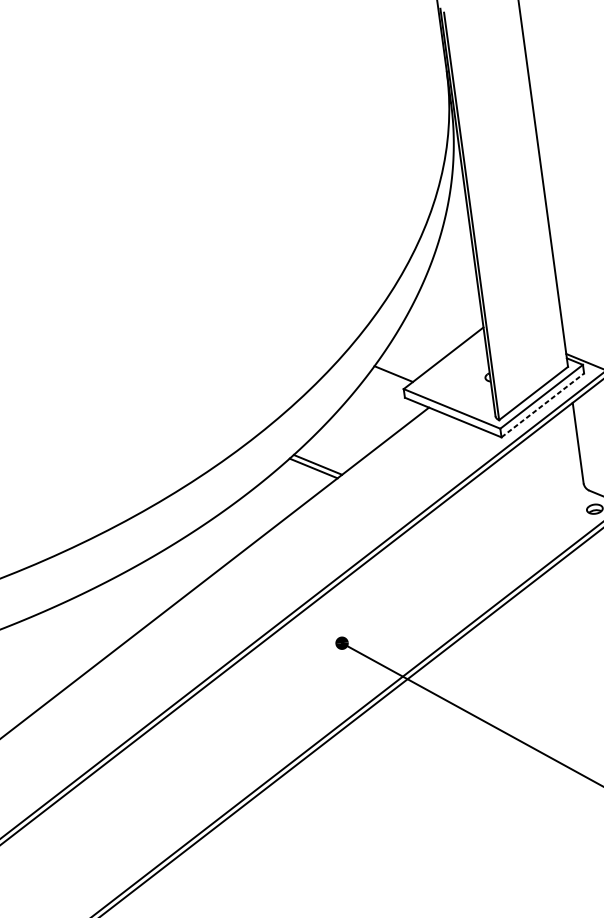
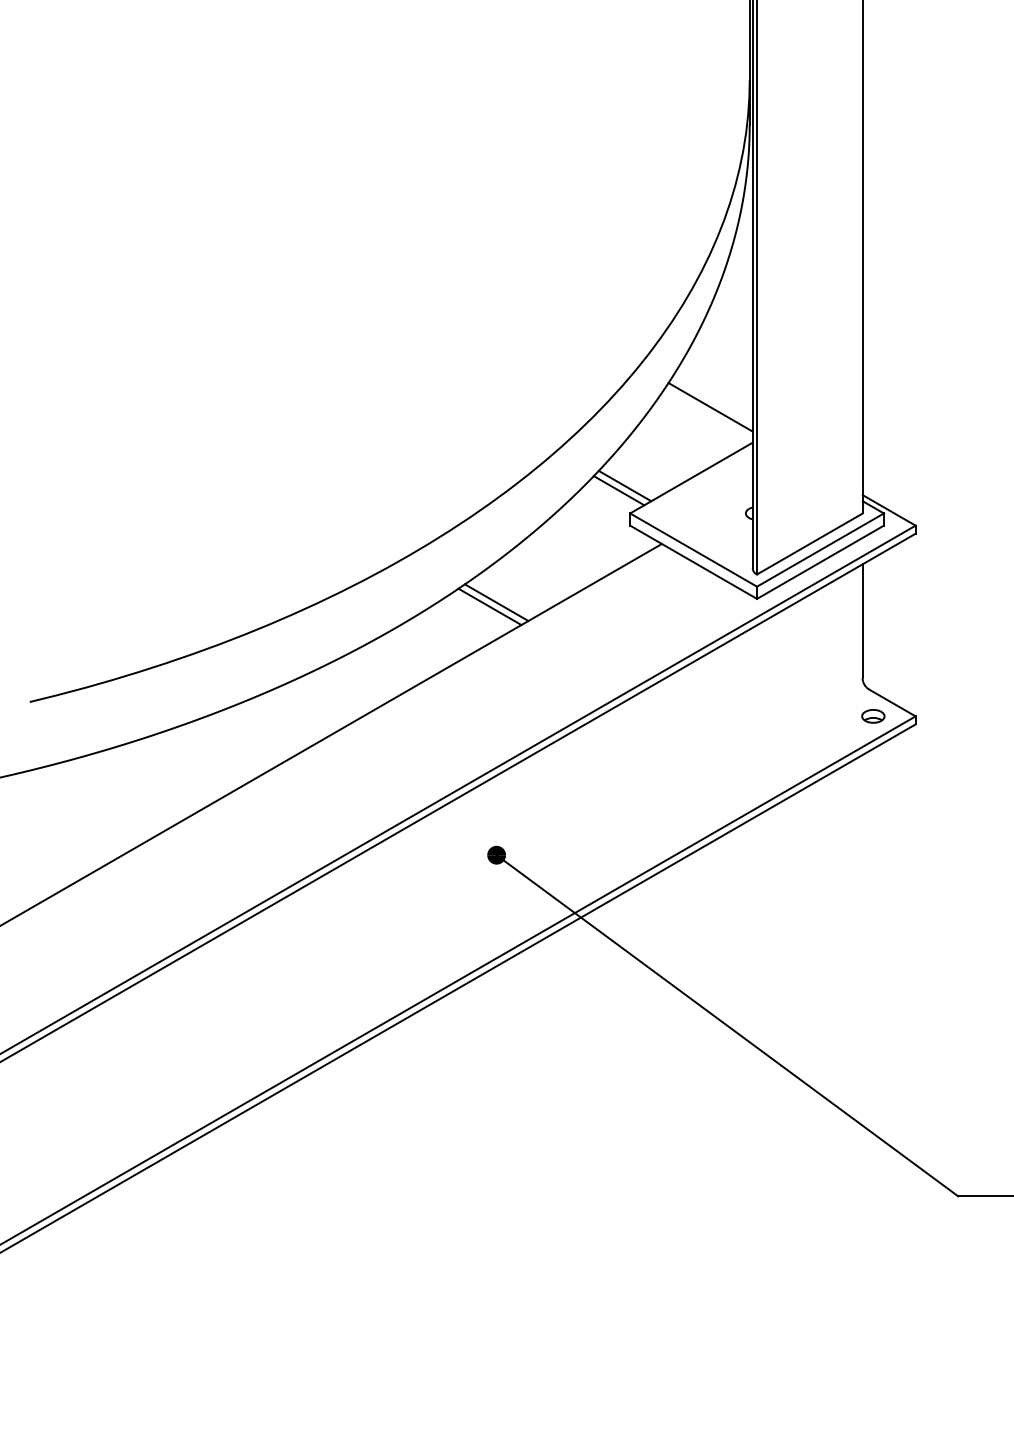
line: (450, 306) -> (710, 407), added
line: (397, 369) -> (624, 485), added
line: (542, 405) -> (820, 562), dashed -> solid

